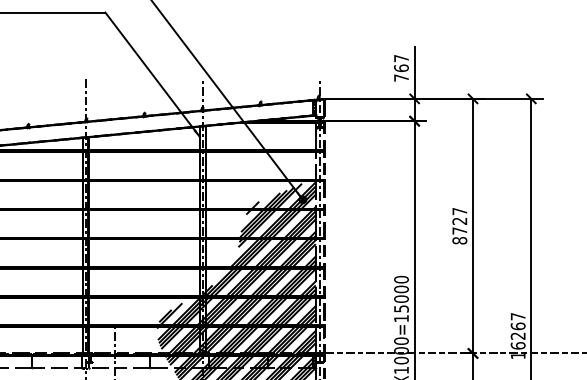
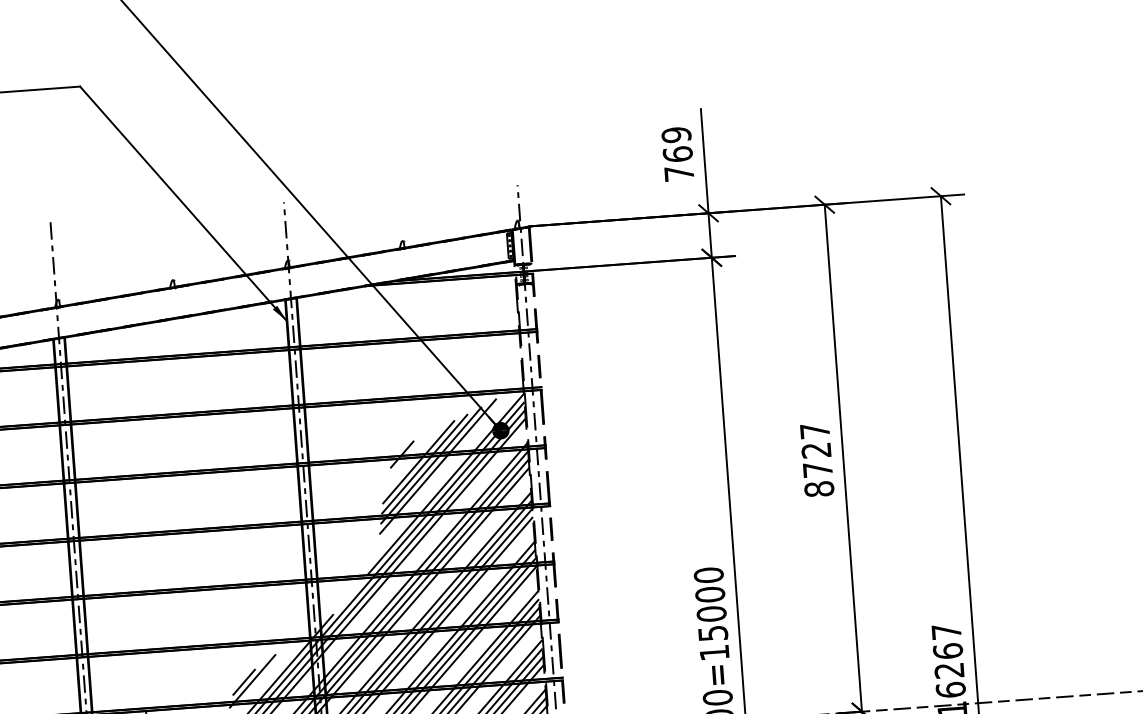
text: (401, 58) -> (676, 134), 767 -> 769

